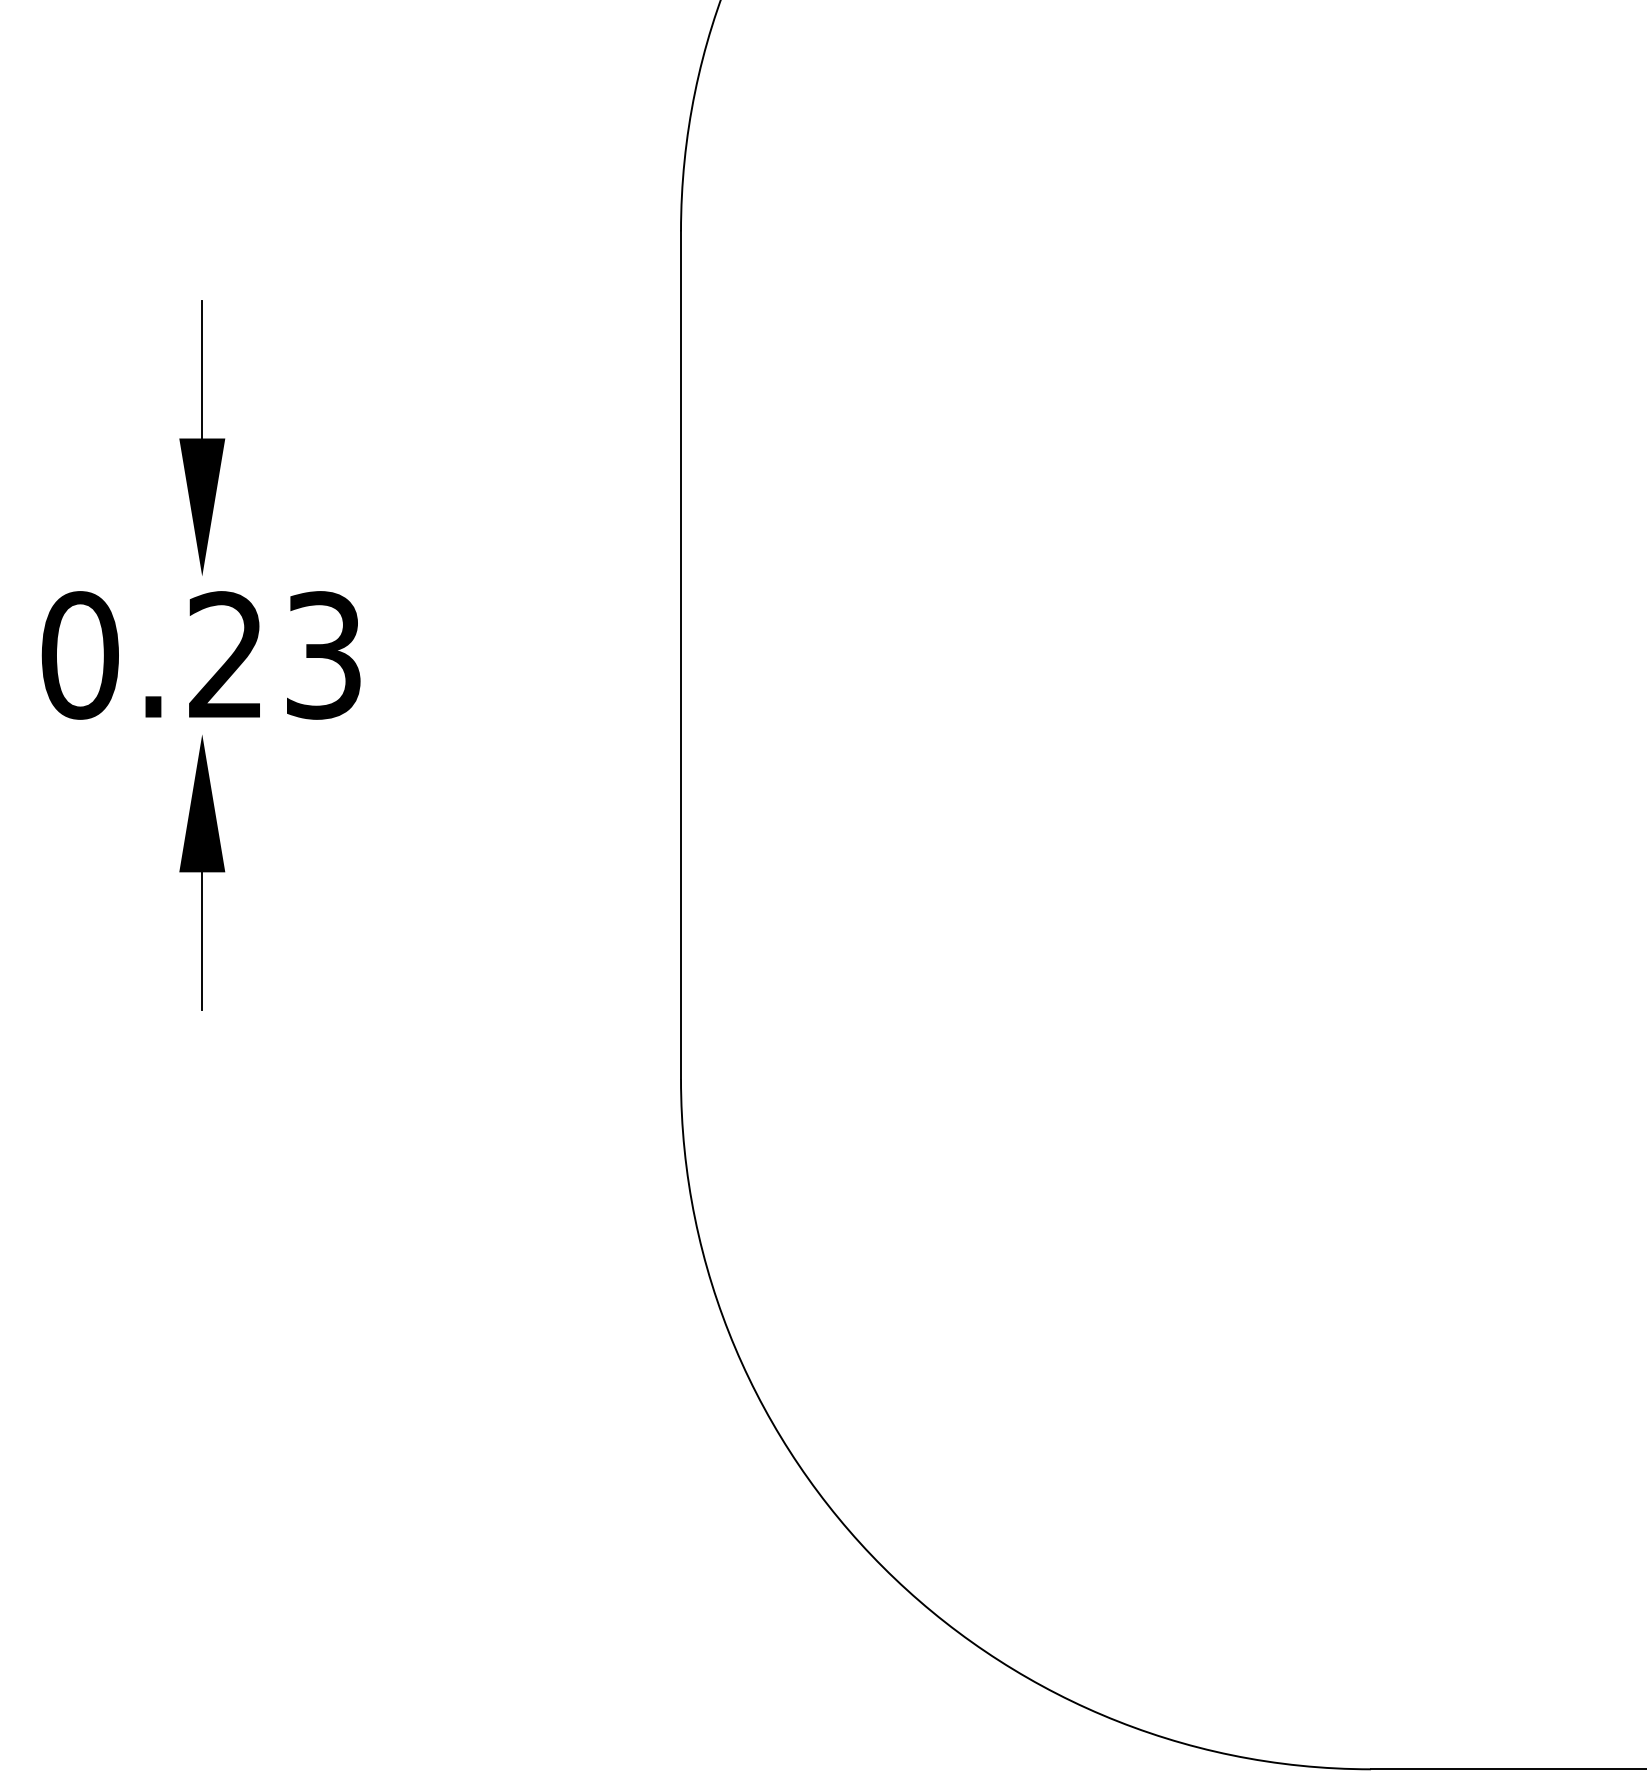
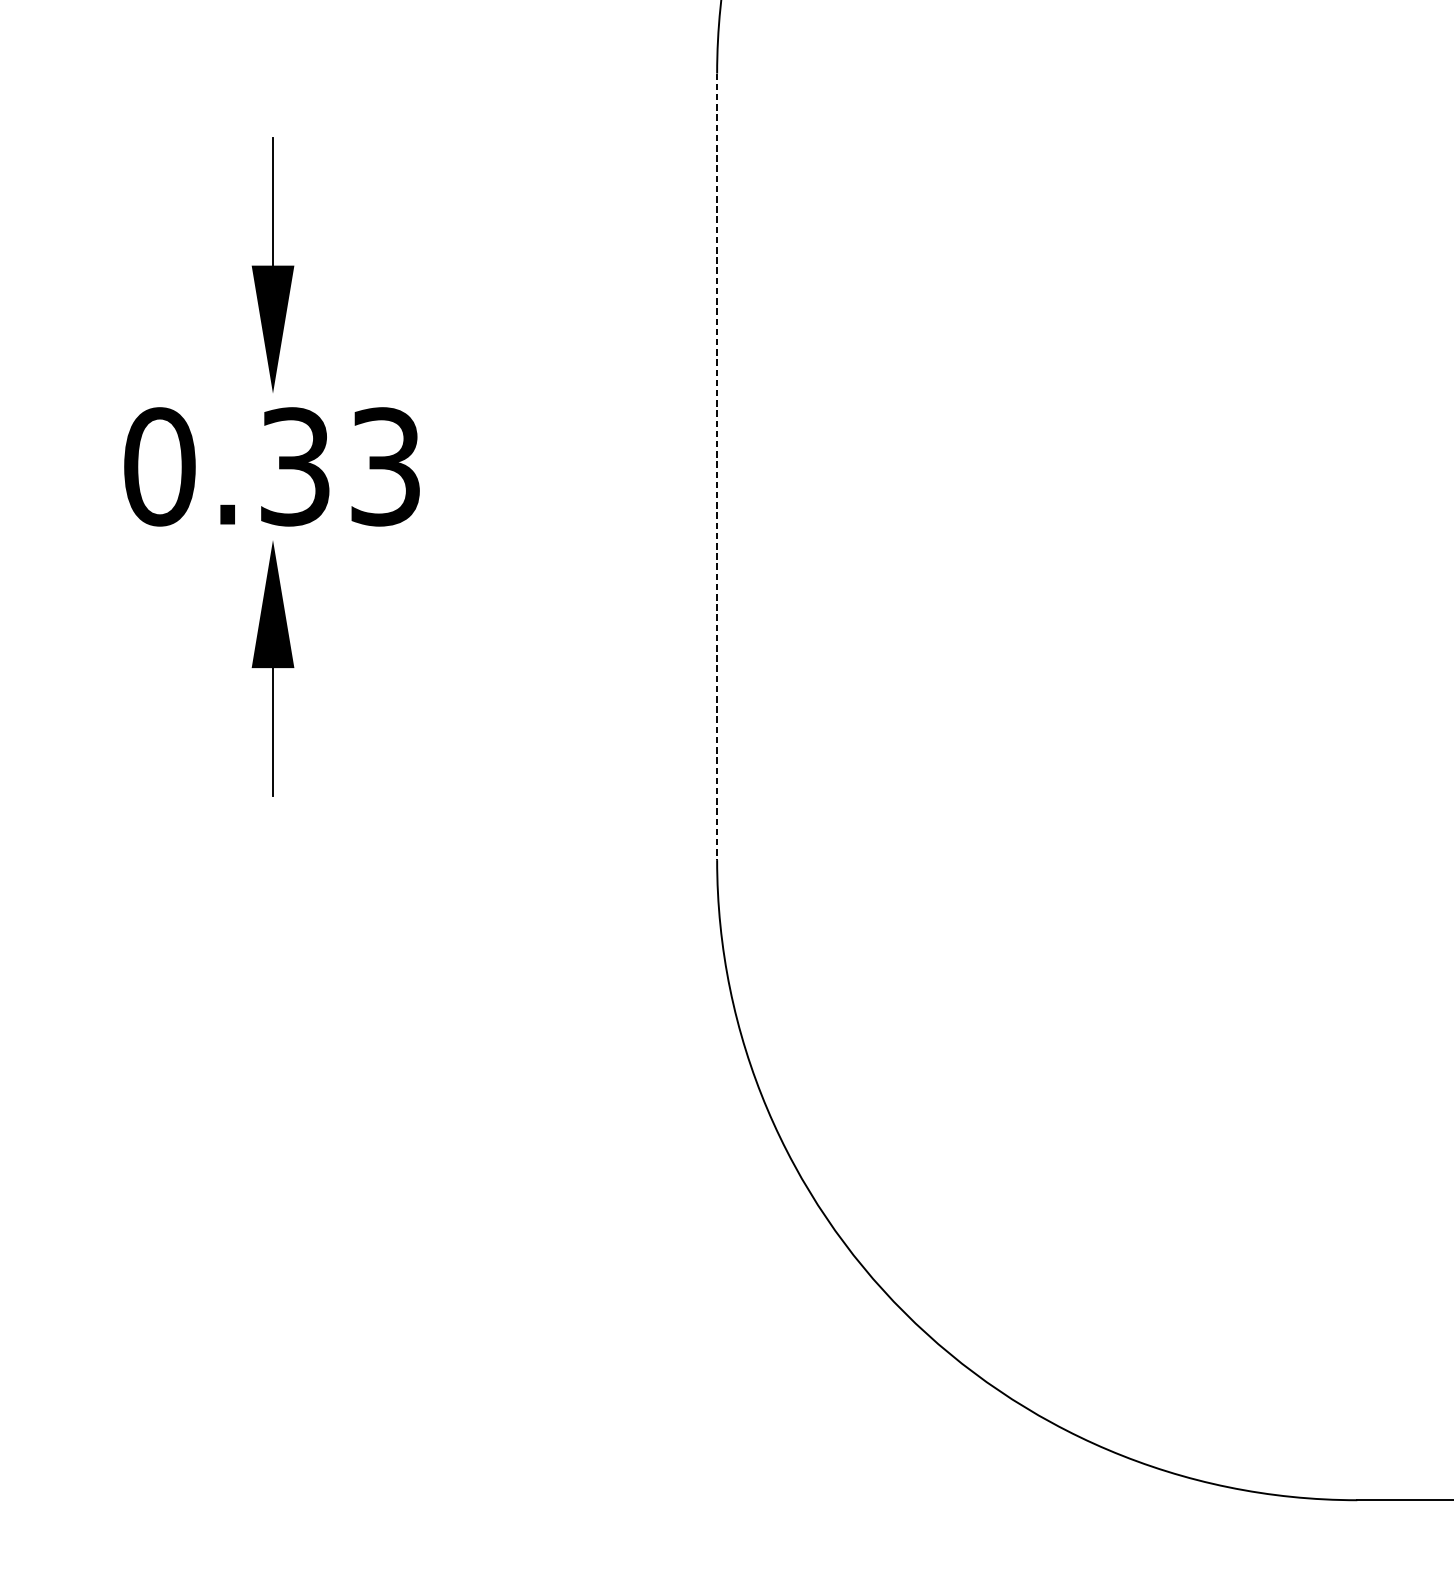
text: (226, 655) -> (295, 466), 0.23 -> 0.33
line: (681, 655) -> (717, 466), solid -> dashed

